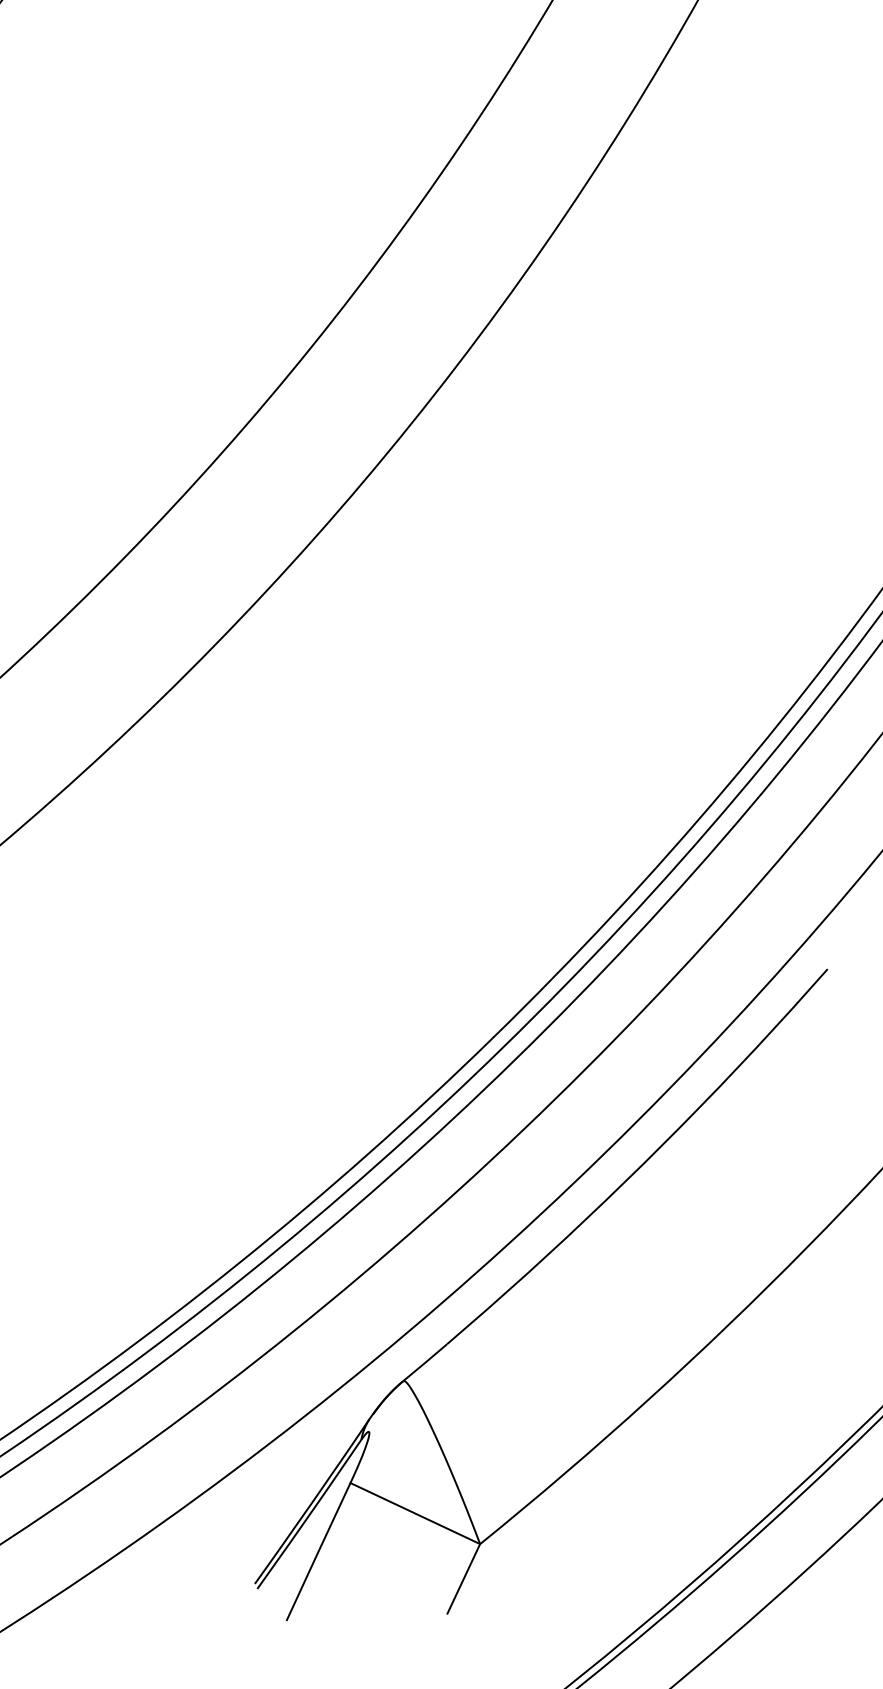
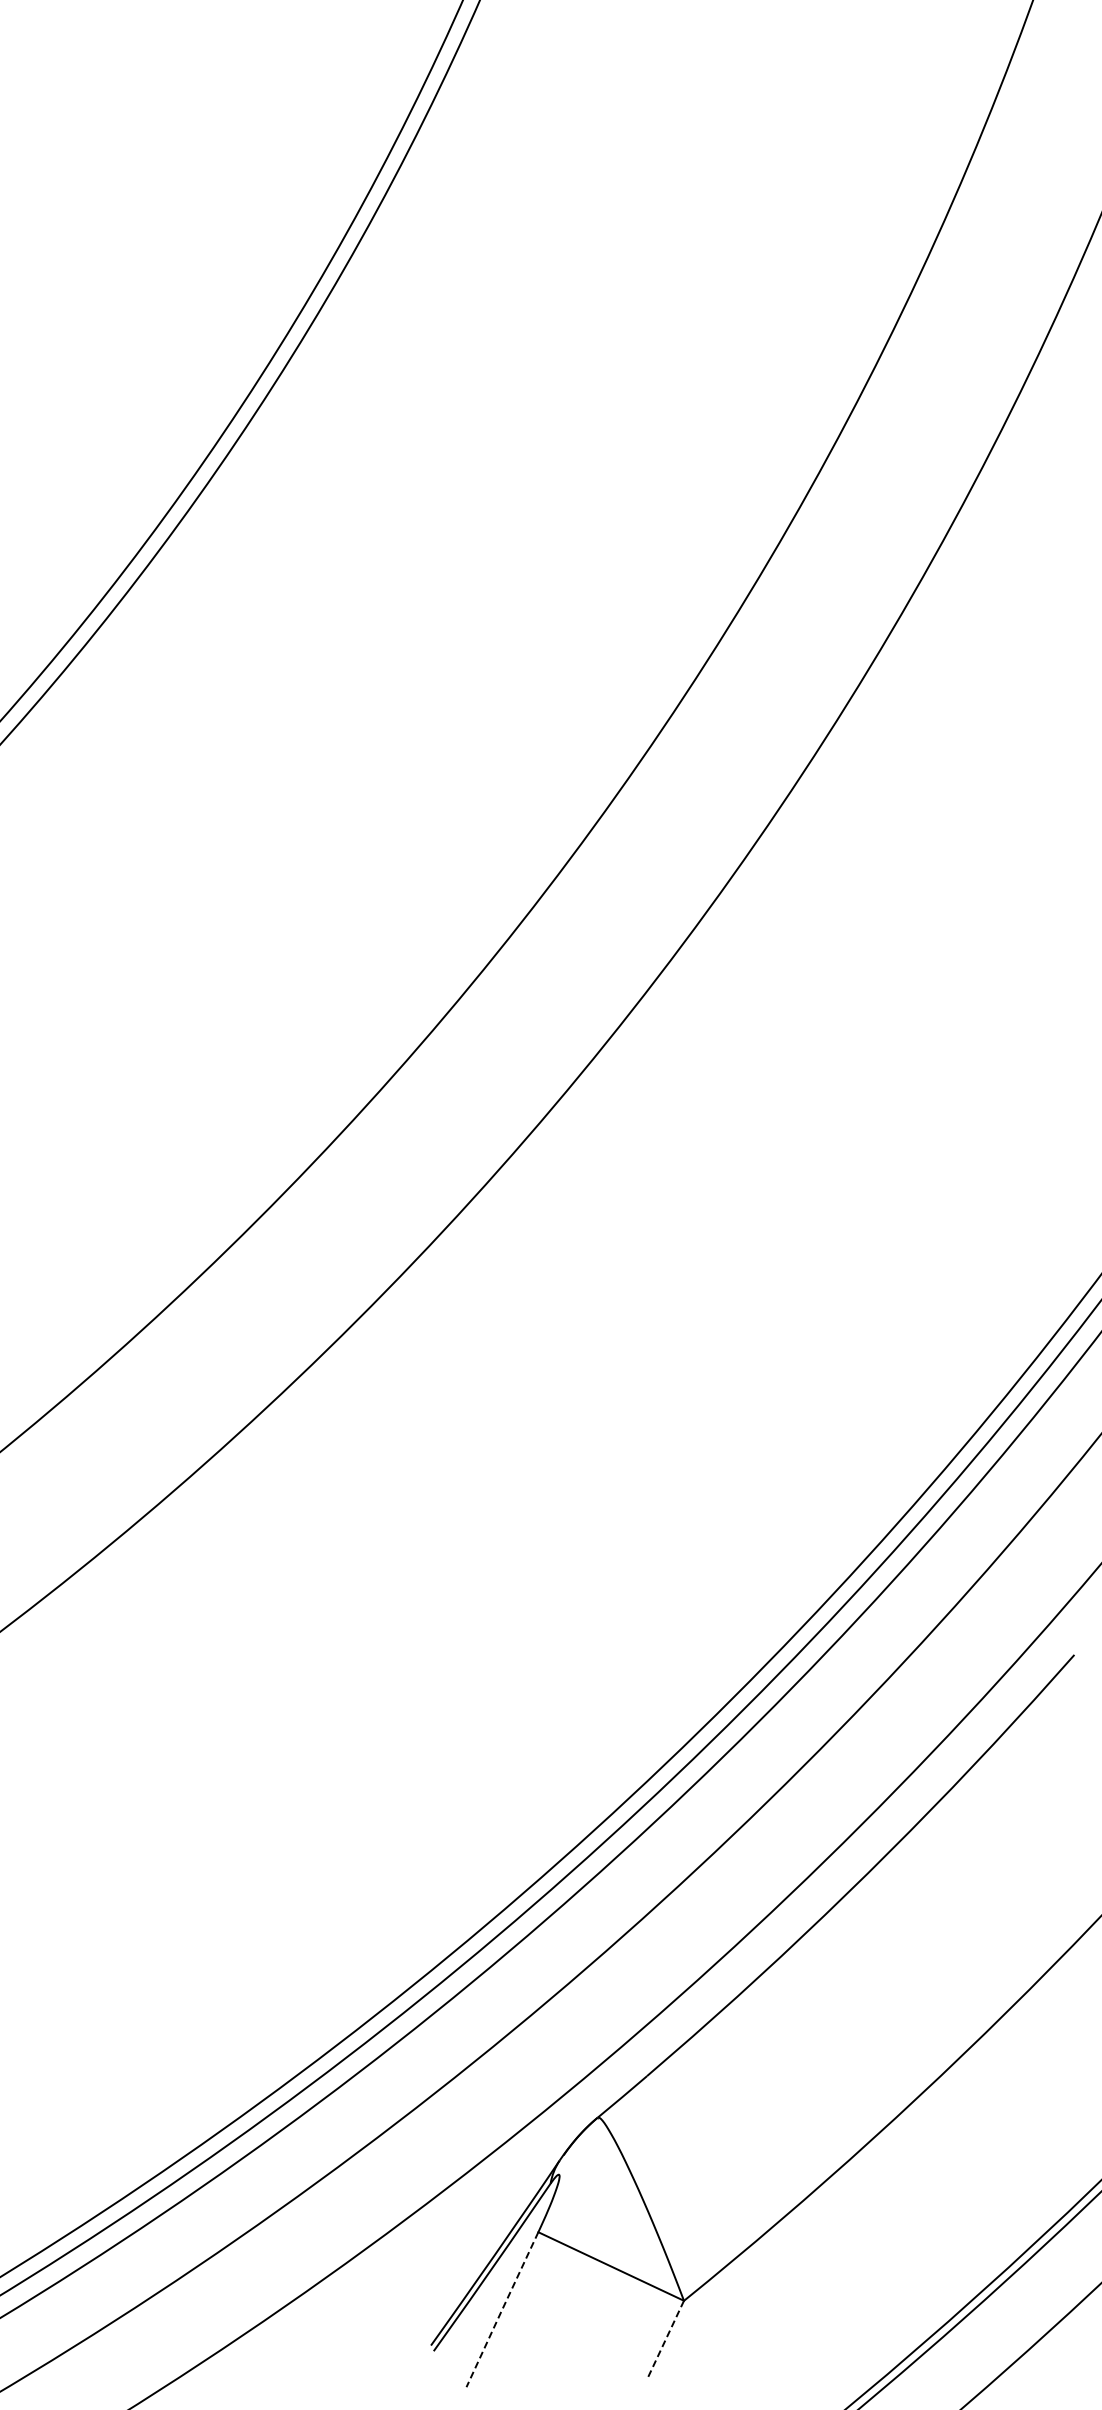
line: (318, 1552) -> (502, 2310), solid -> dashed
line: (463, 1579) -> (665, 2340), solid -> dashed

